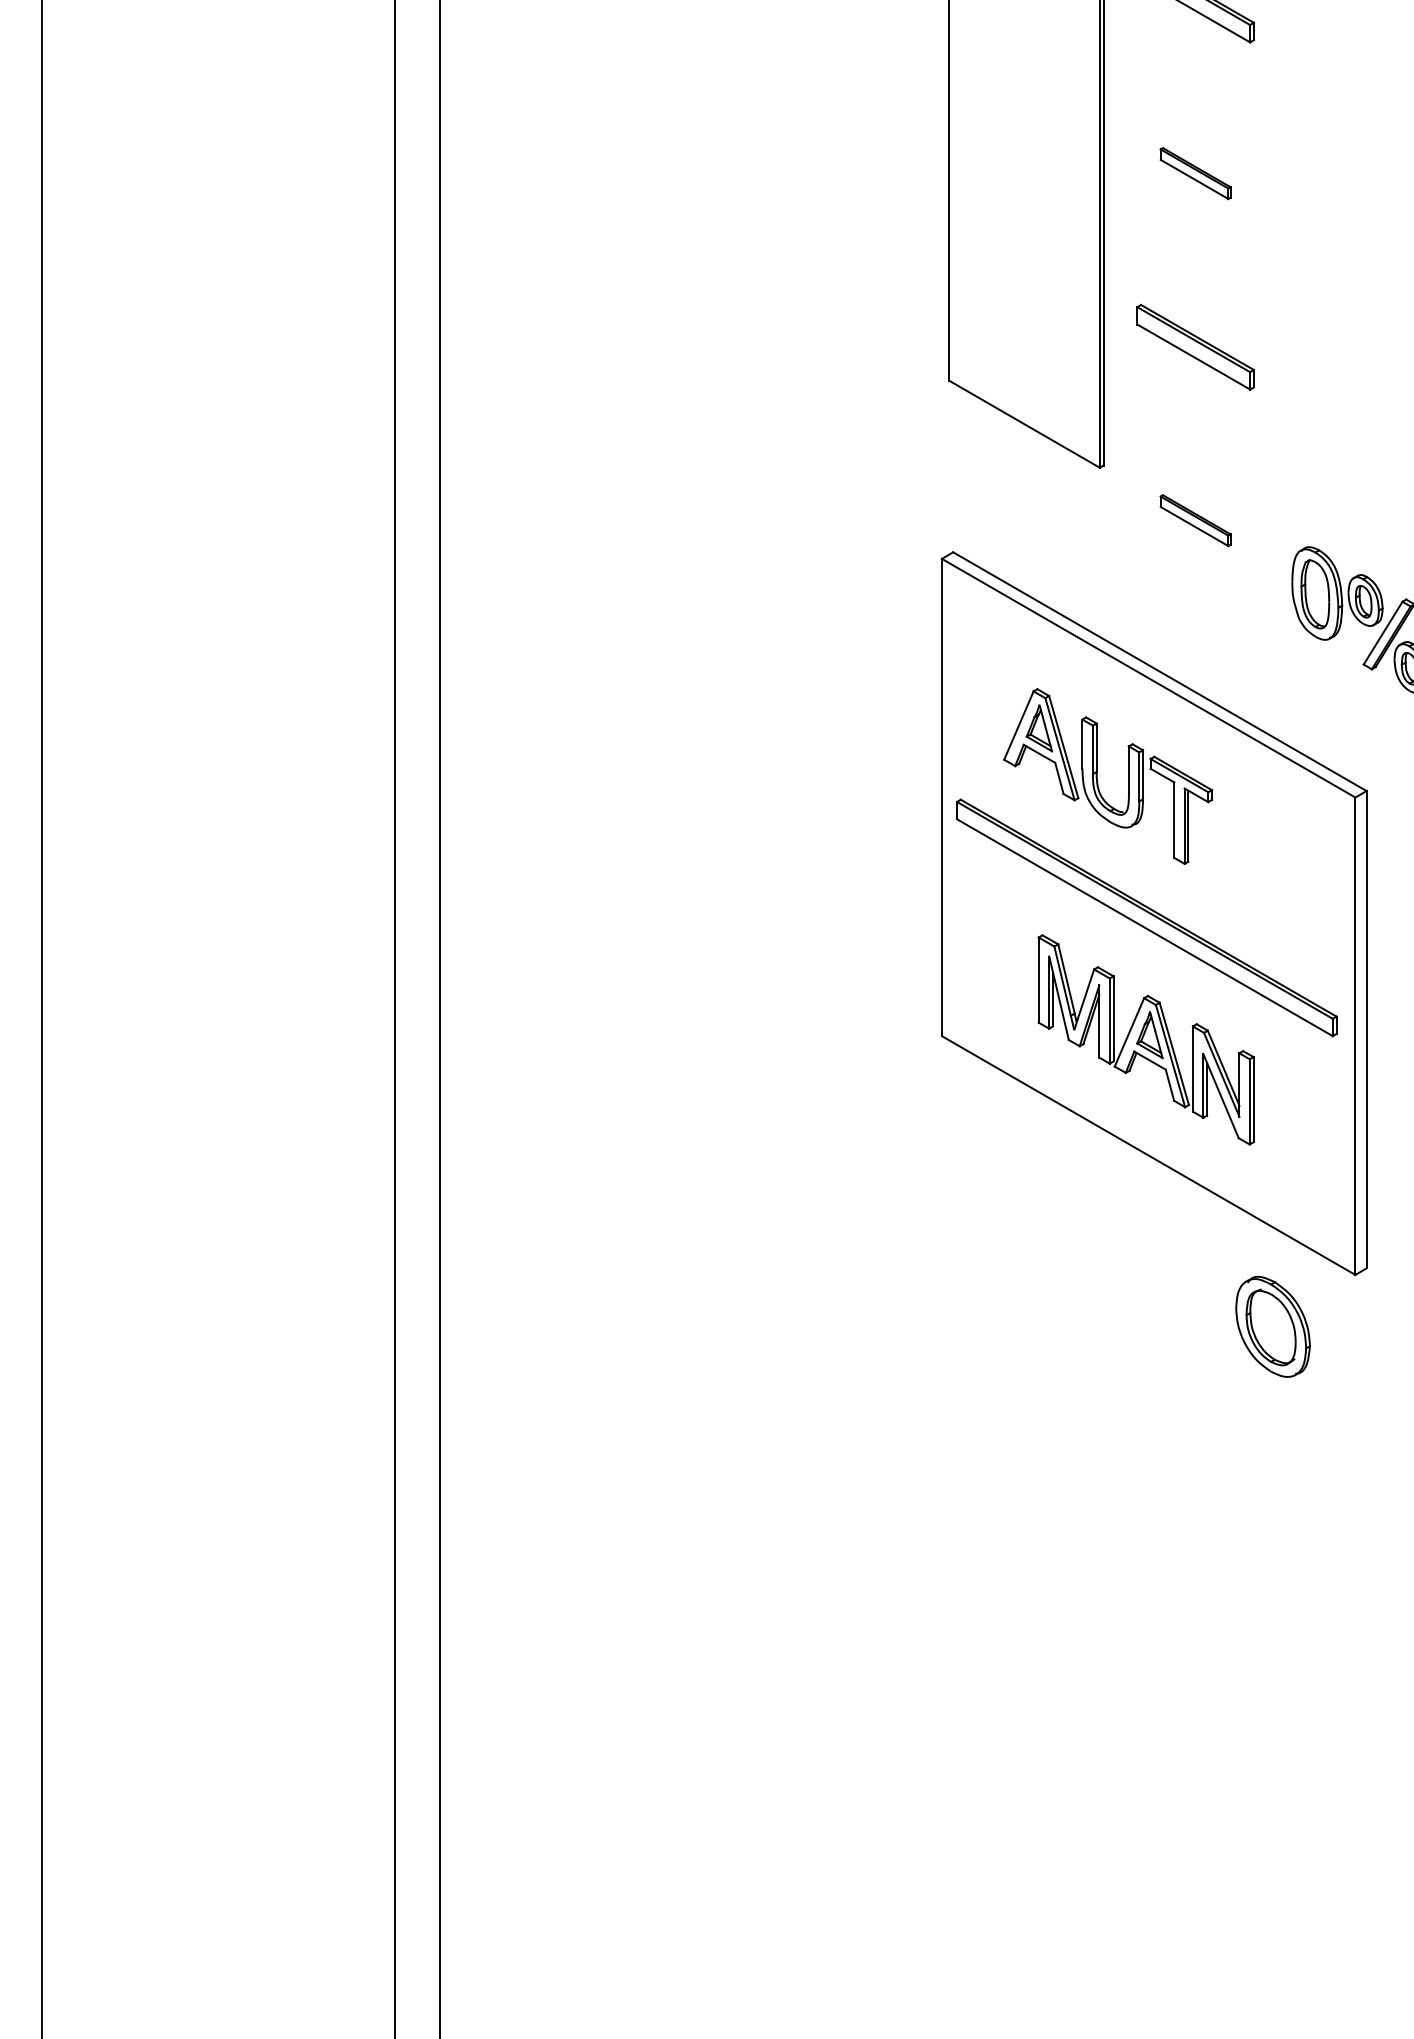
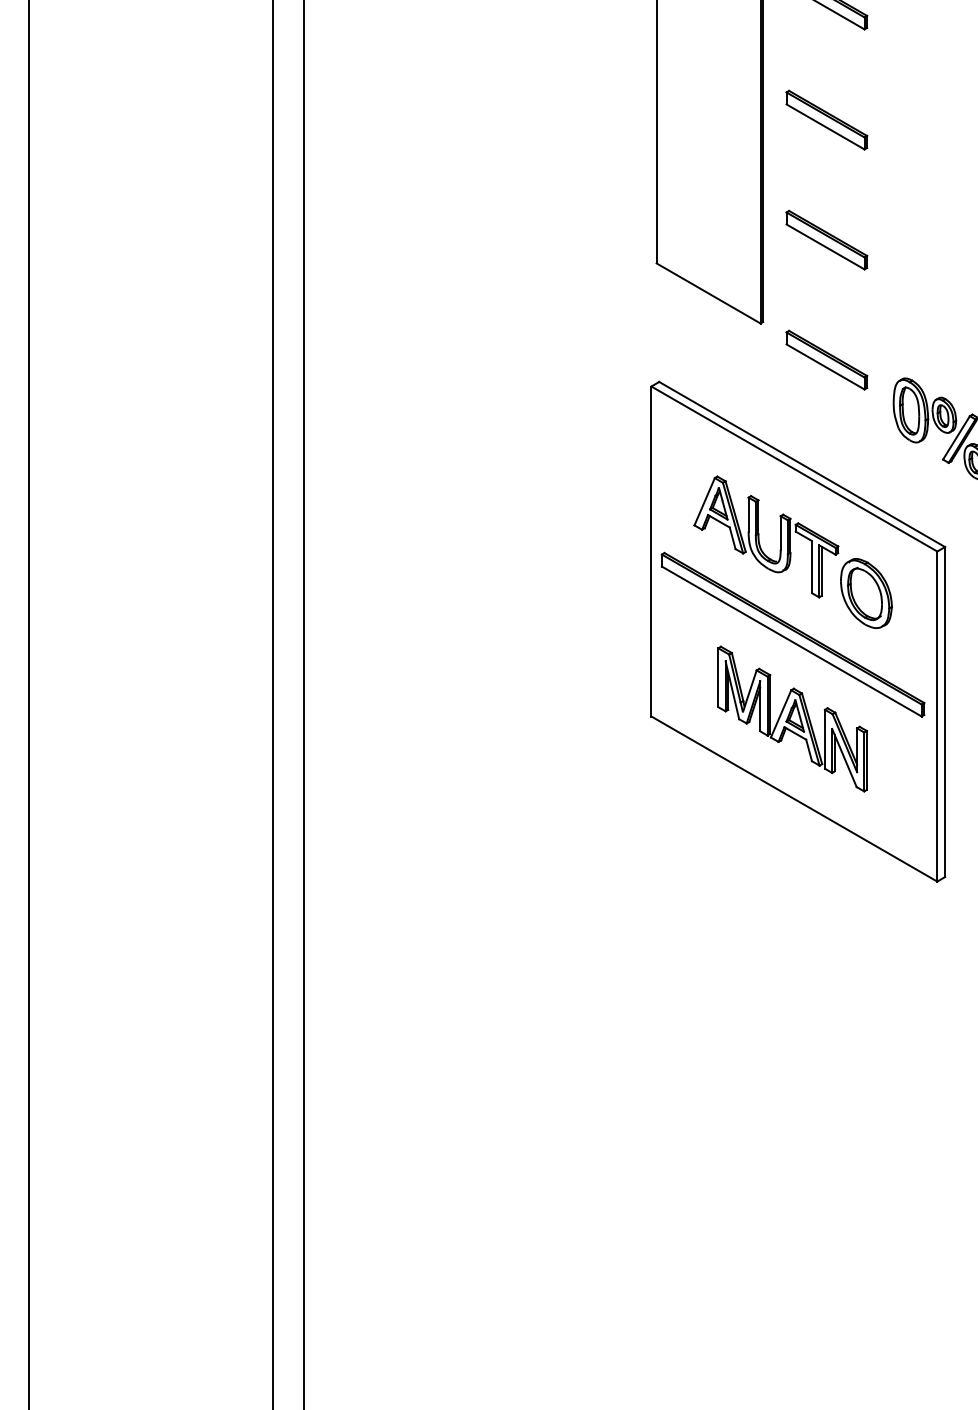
part: (1195, 172) -> (826, 119), size x1.67
part: (1195, 519) -> (826, 359), size x1.67
part: (1273, 1326) -> (866, 593), moved

